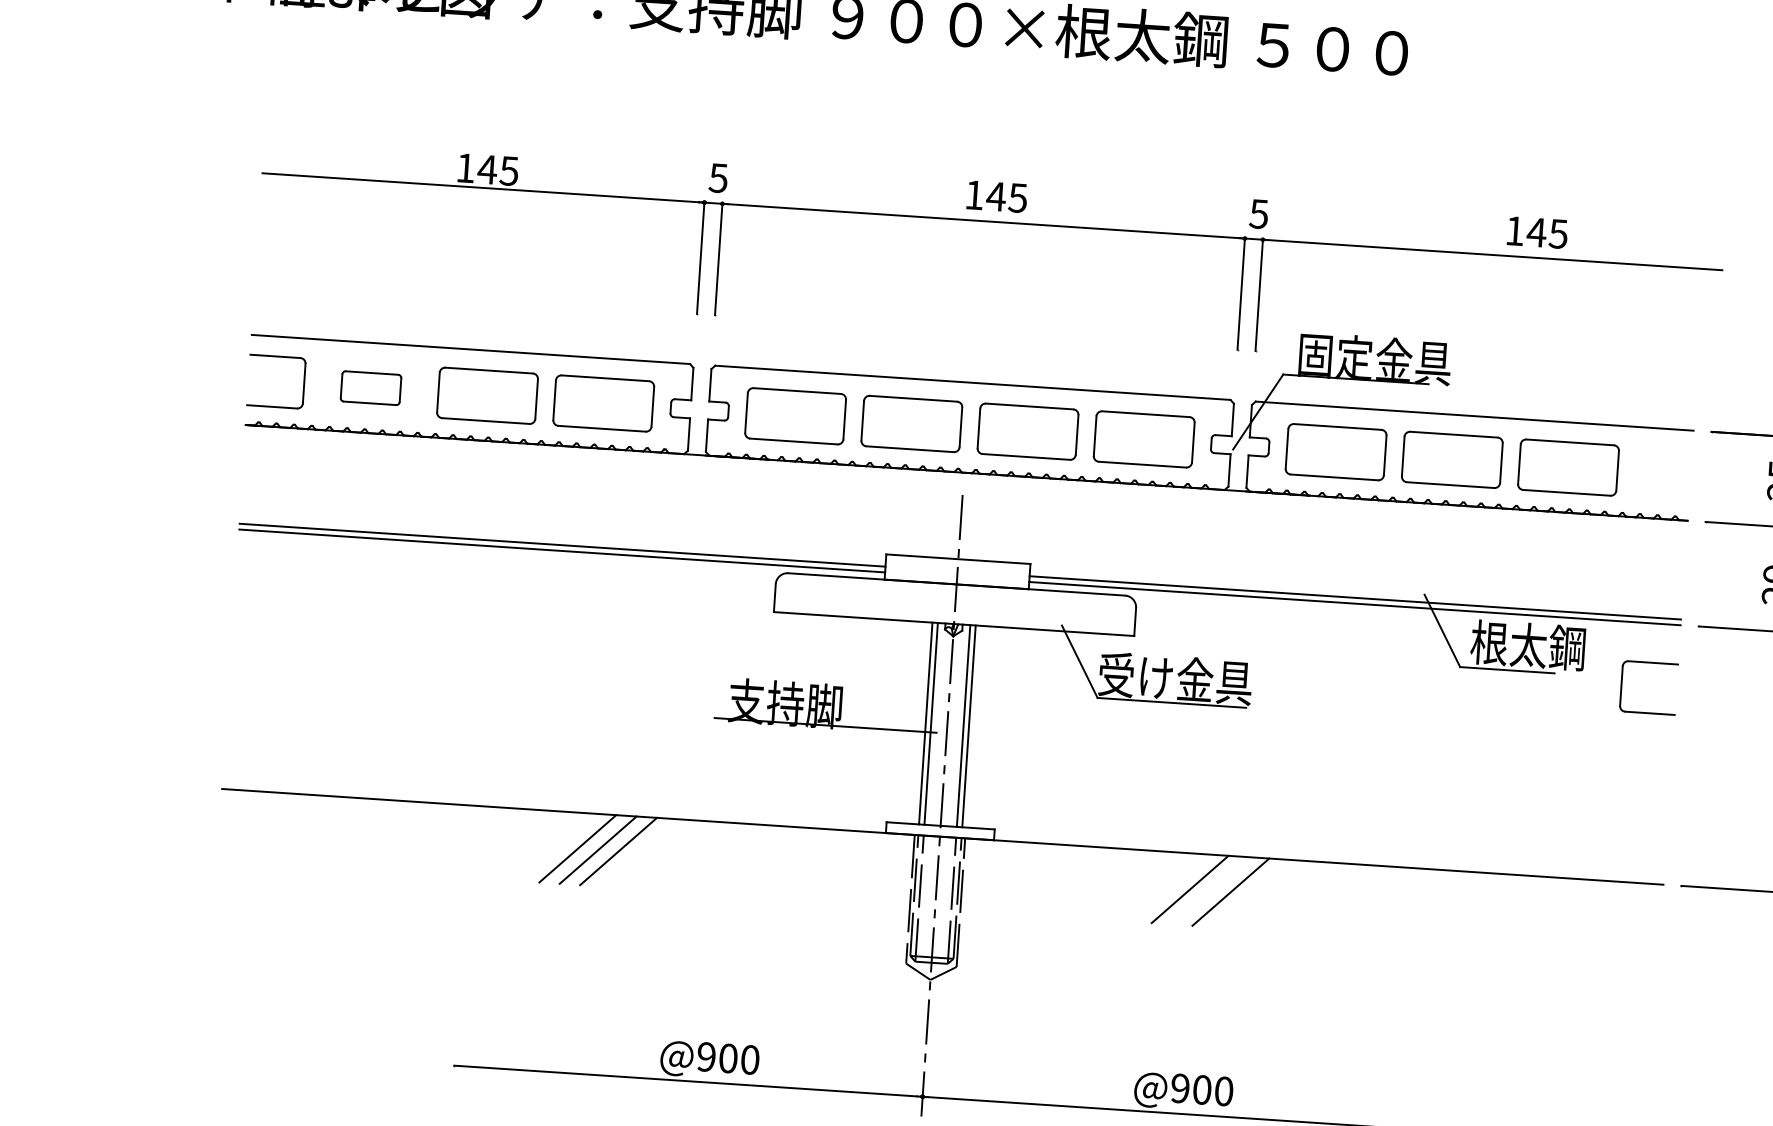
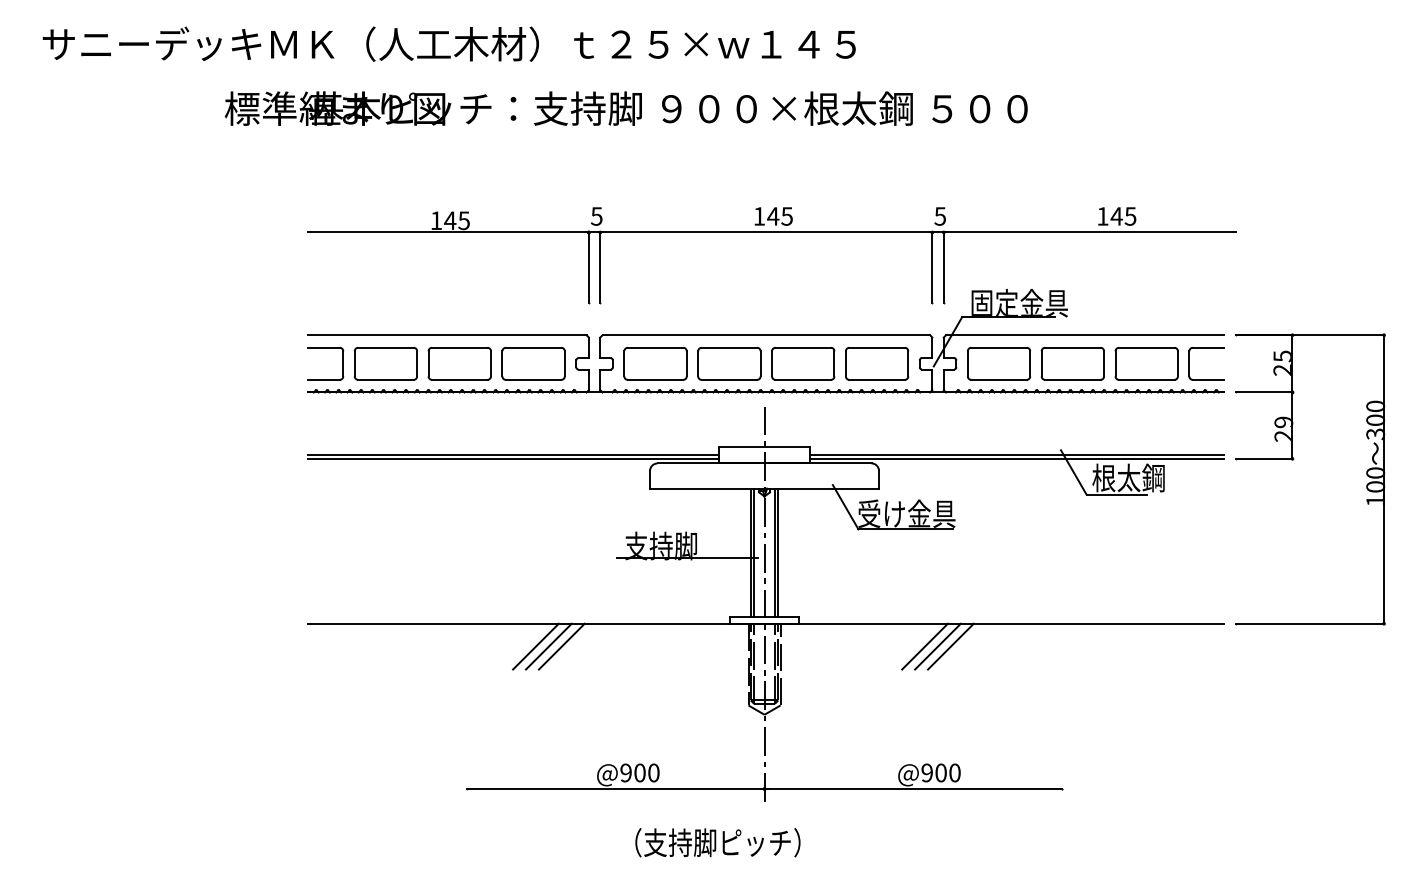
part: (370, 387) -> (385, 363), size x1.67
part: (1649, 663) -> (1206, 348), moved
line: (1209, 890) -> (937, 646), added

